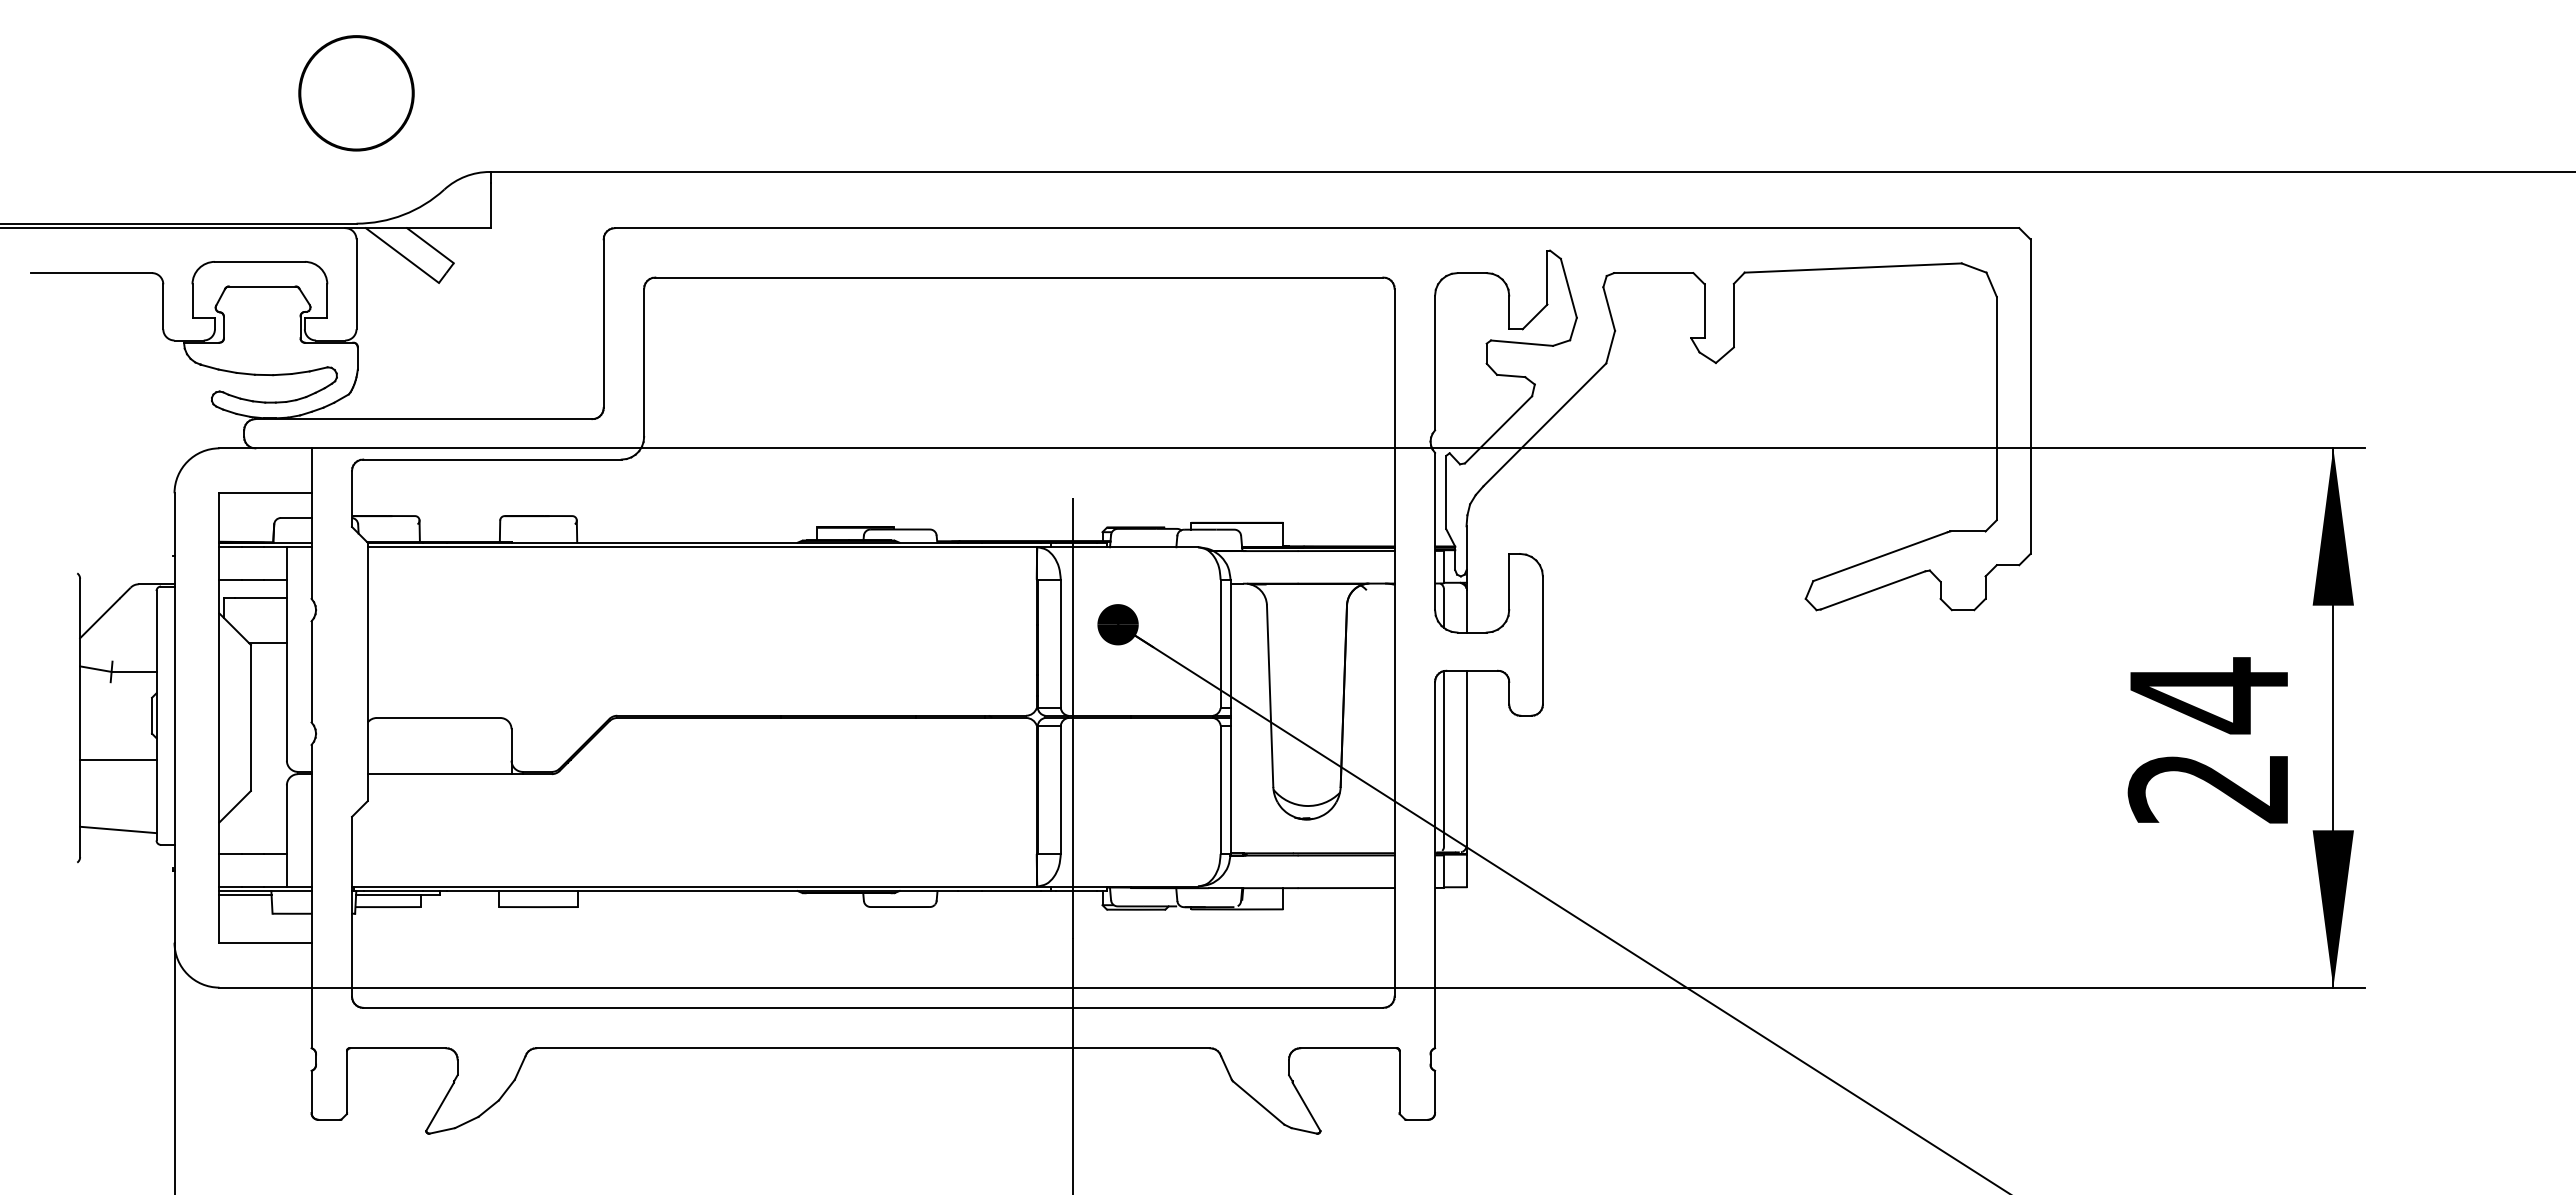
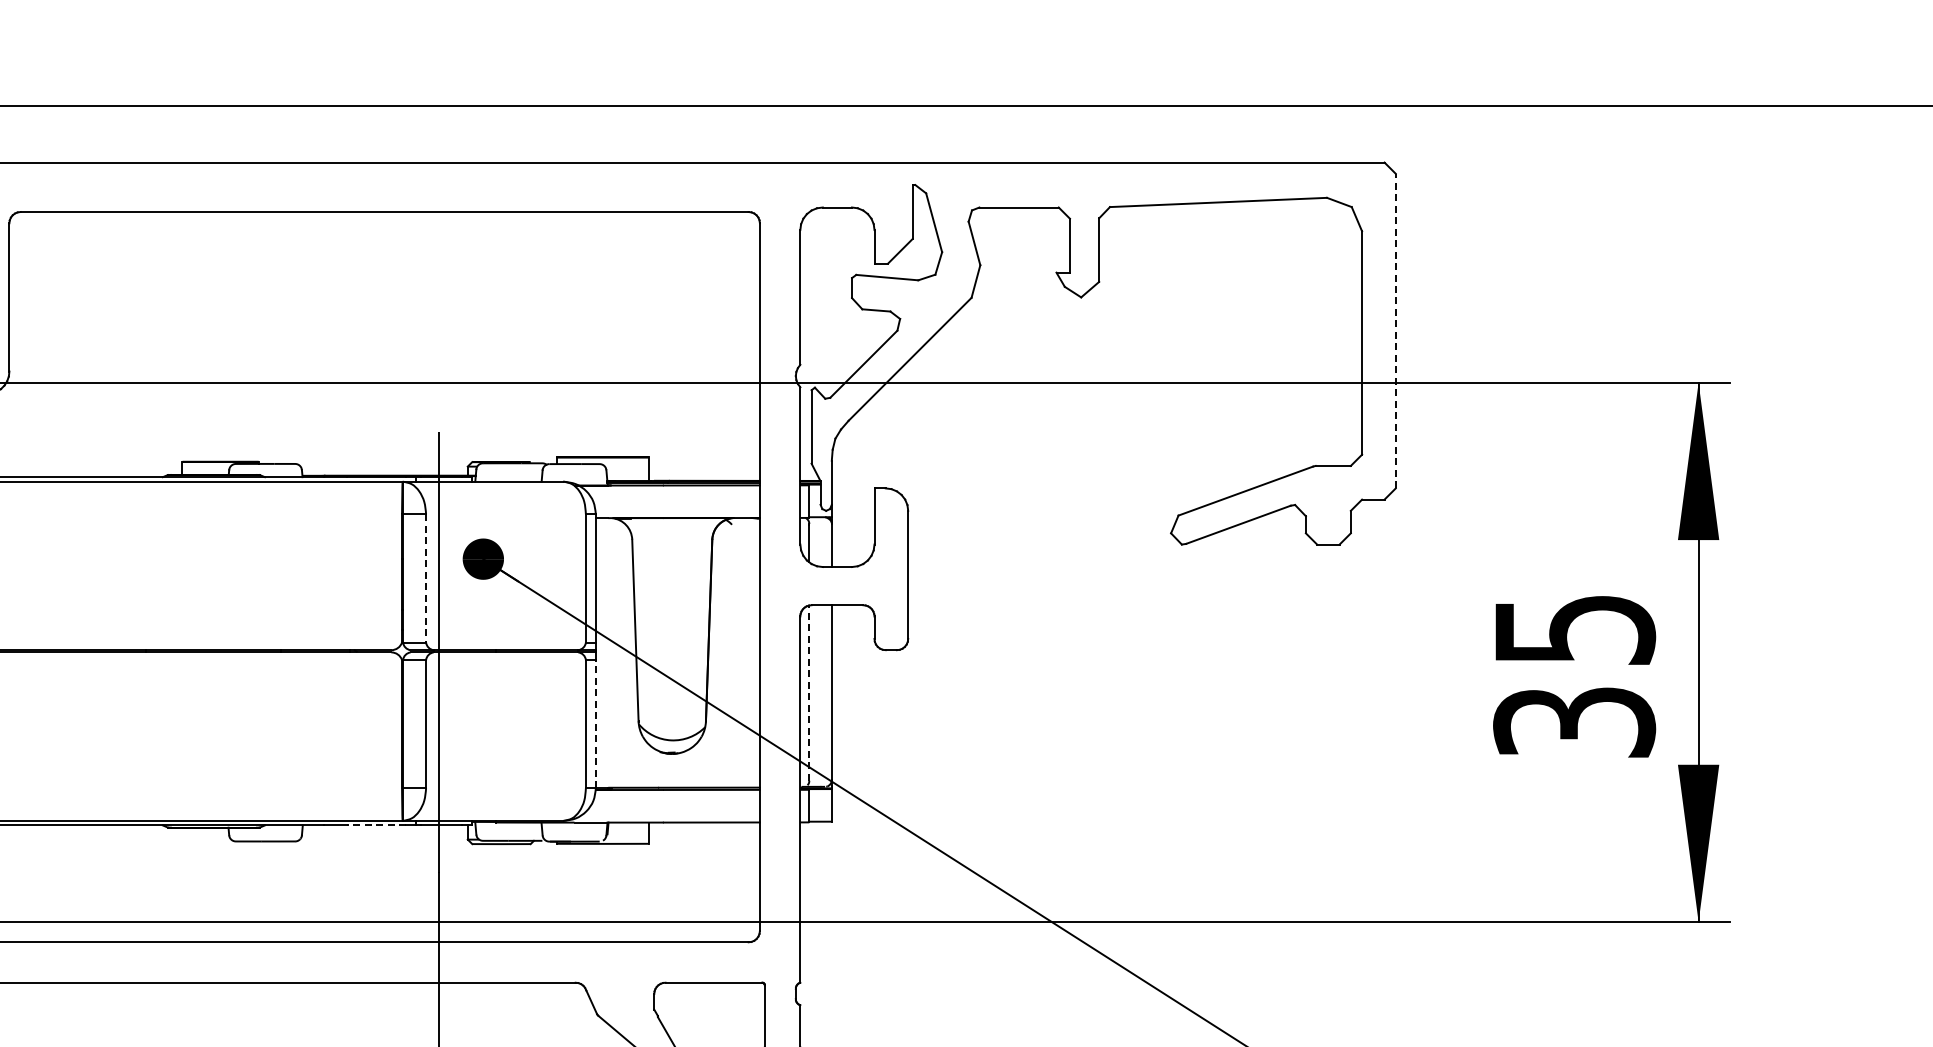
line: (2030, 396) -> (1395, 330), solid -> dashed
line: (1060, 644) -> (425, 578), solid -> dashed
text: (2208, 740) -> (1573, 674), 24 -> 35
line: (1444, 758) -> (809, 692), solid -> dashed
line: (1230, 789) -> (595, 723), solid -> dashed
line: (1011, 891) -> (376, 825), solid -> dashed

